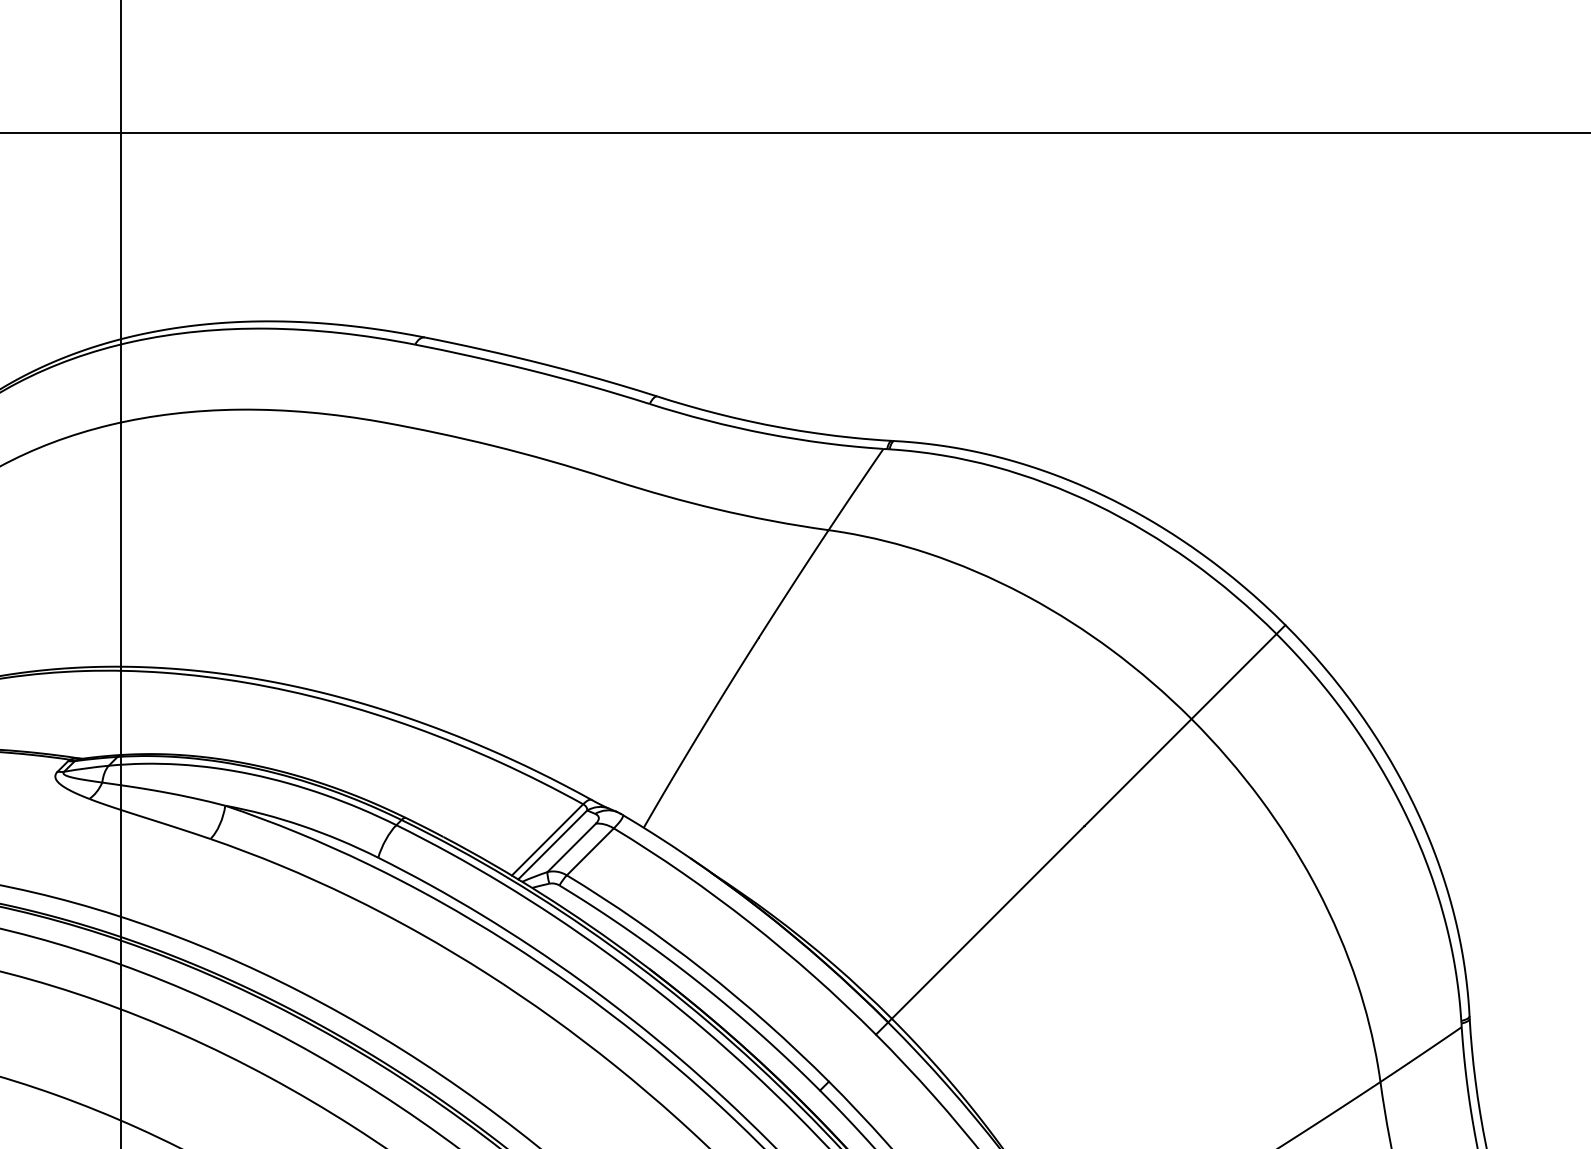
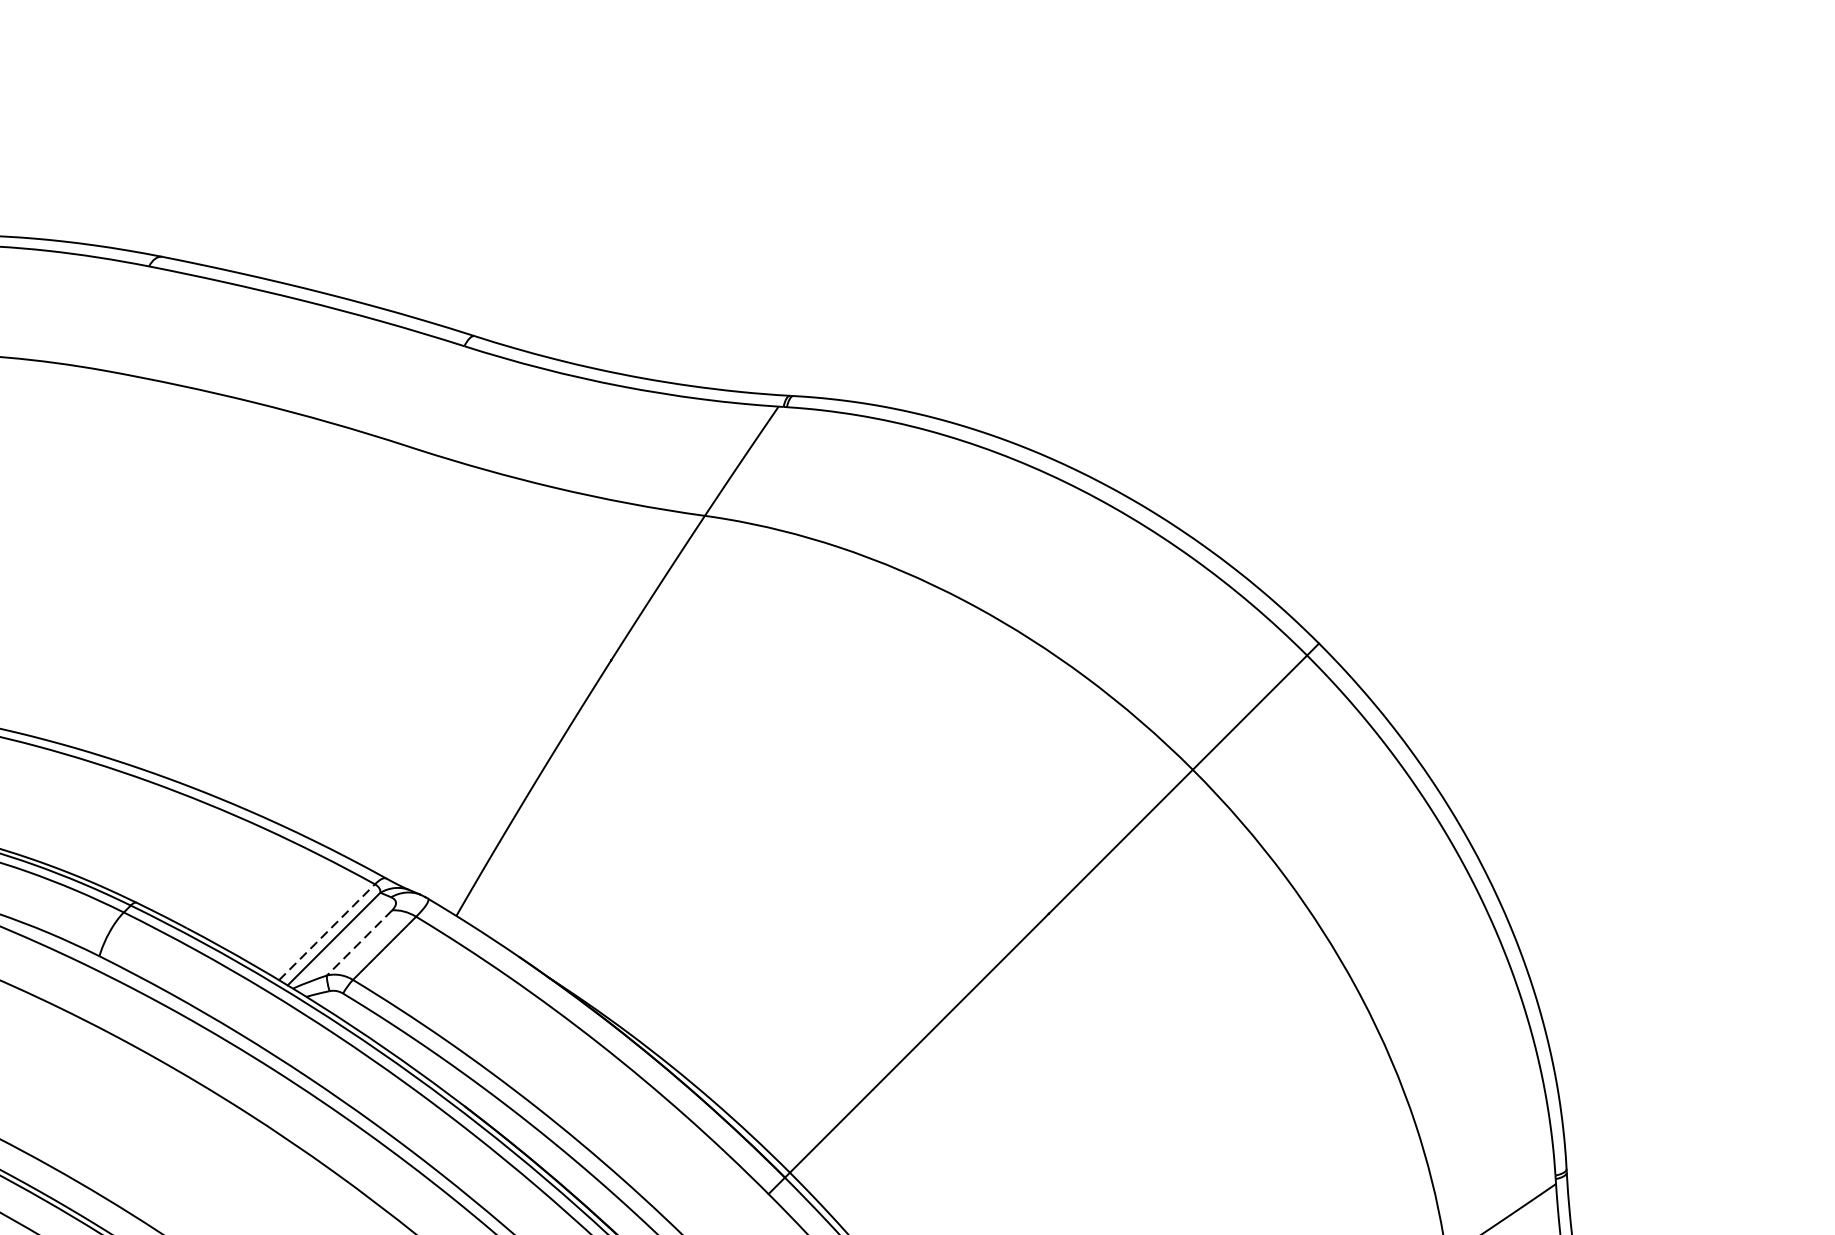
line: (547, 839) -> (326, 931), solid -> dashed
line: (571, 848) -> (359, 943), solid -> dashed

